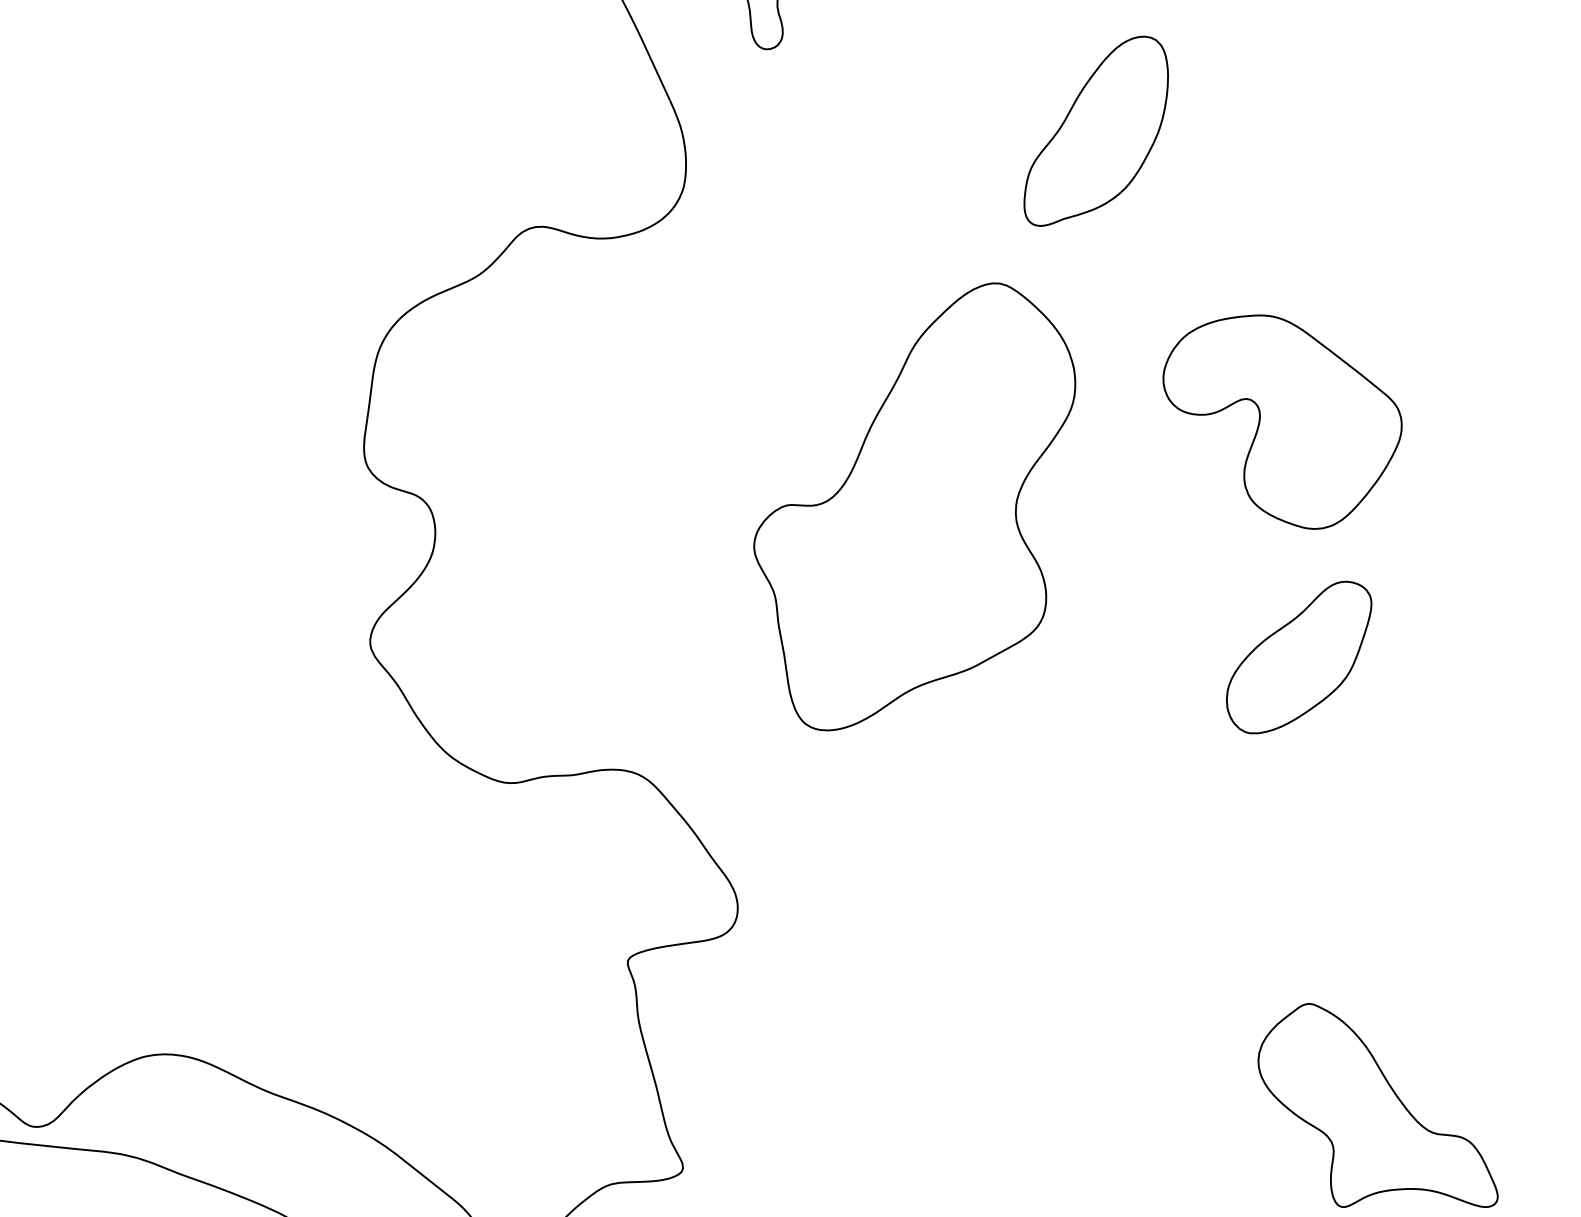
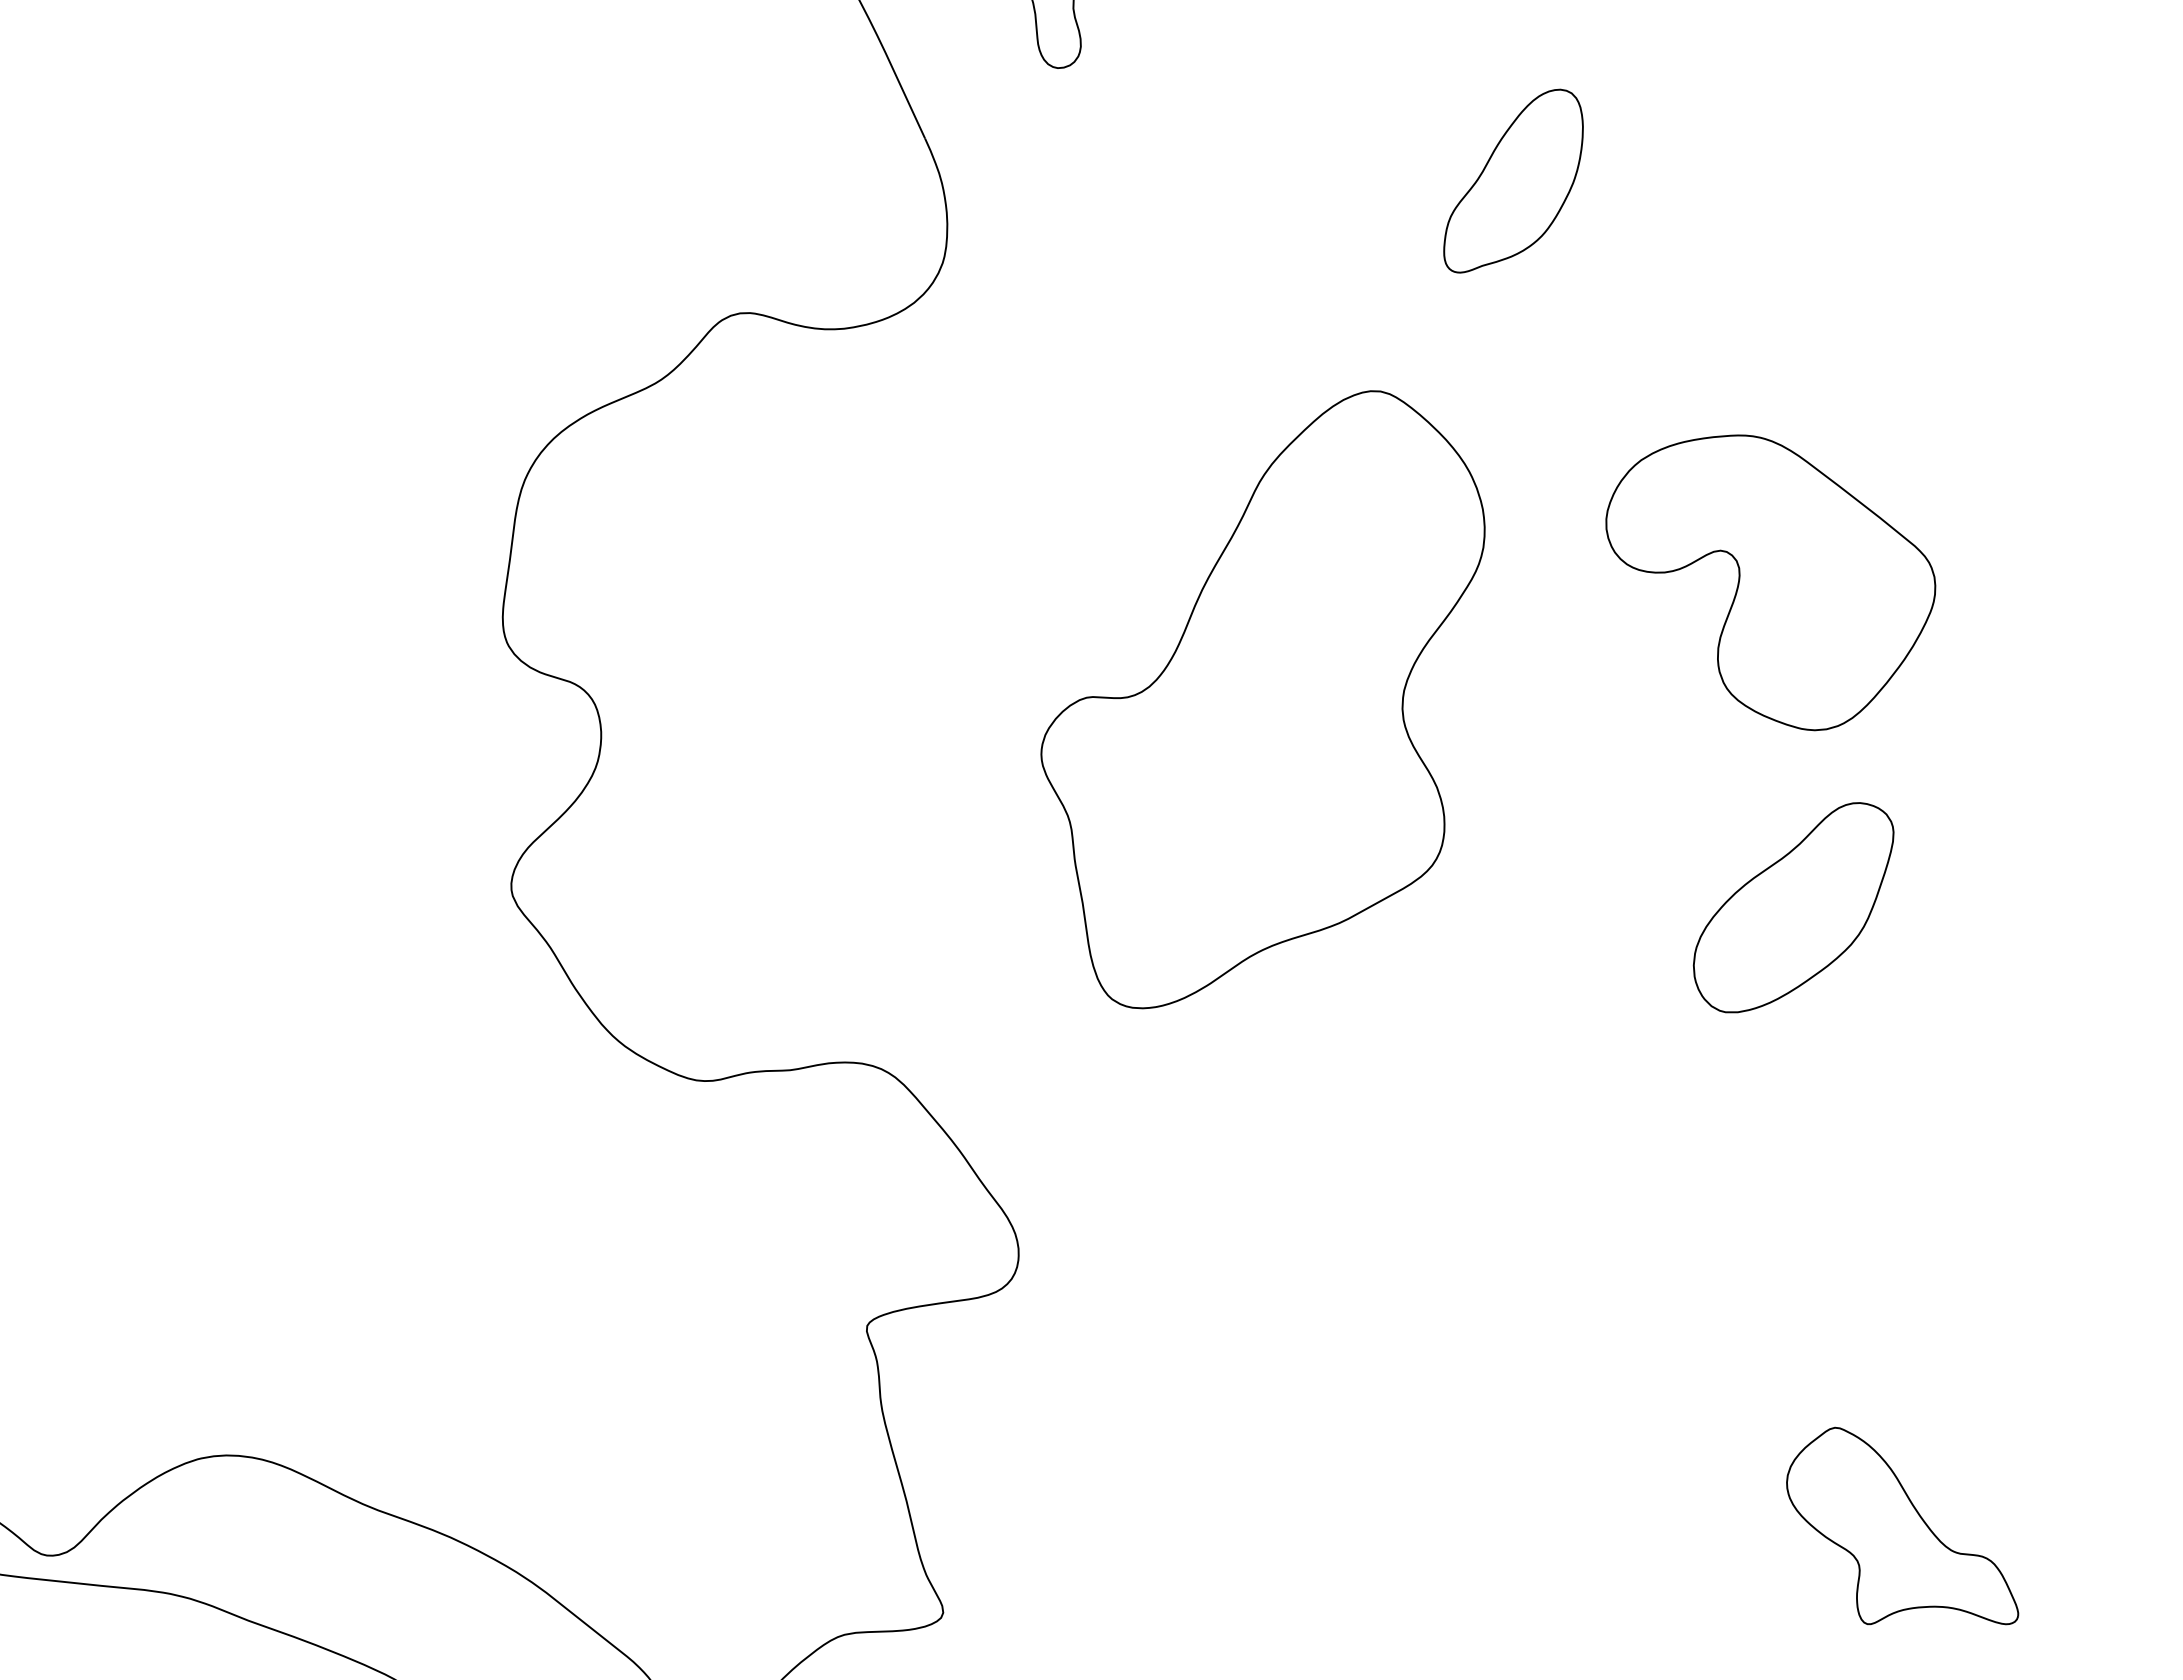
part: (1096, 130) -> (1513, 180), size x0.7
part: (1377, 1105) -> (1902, 1525), size x0.7

